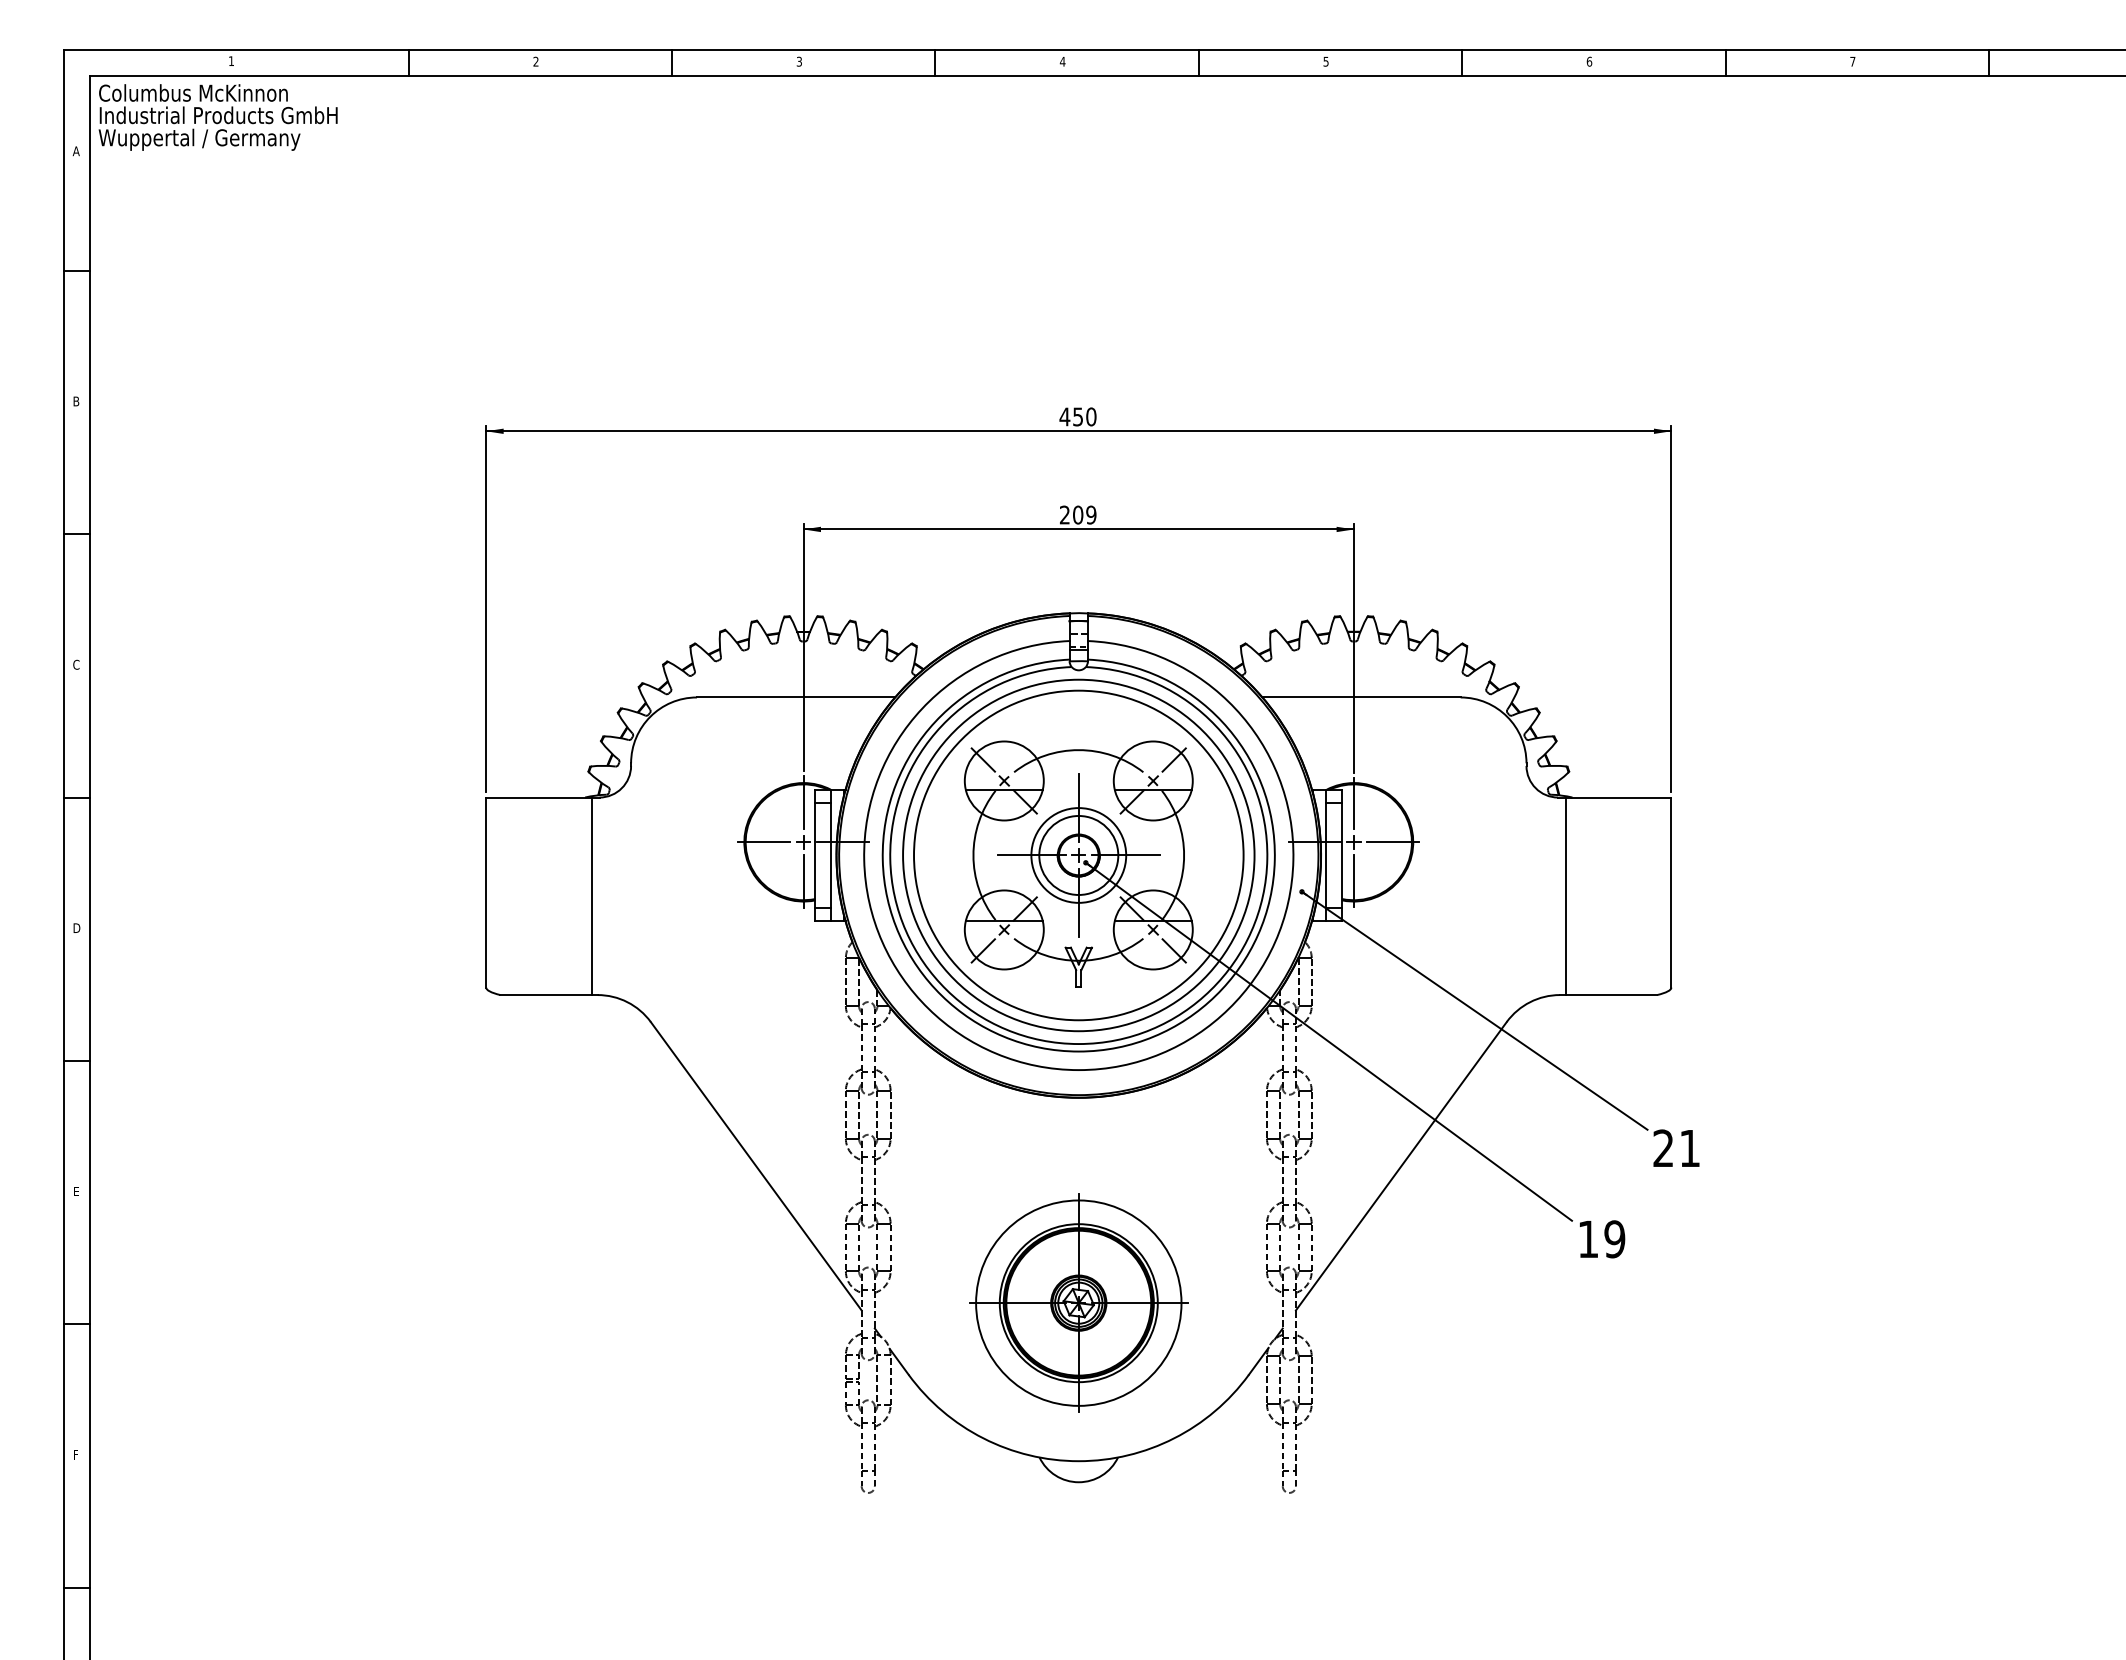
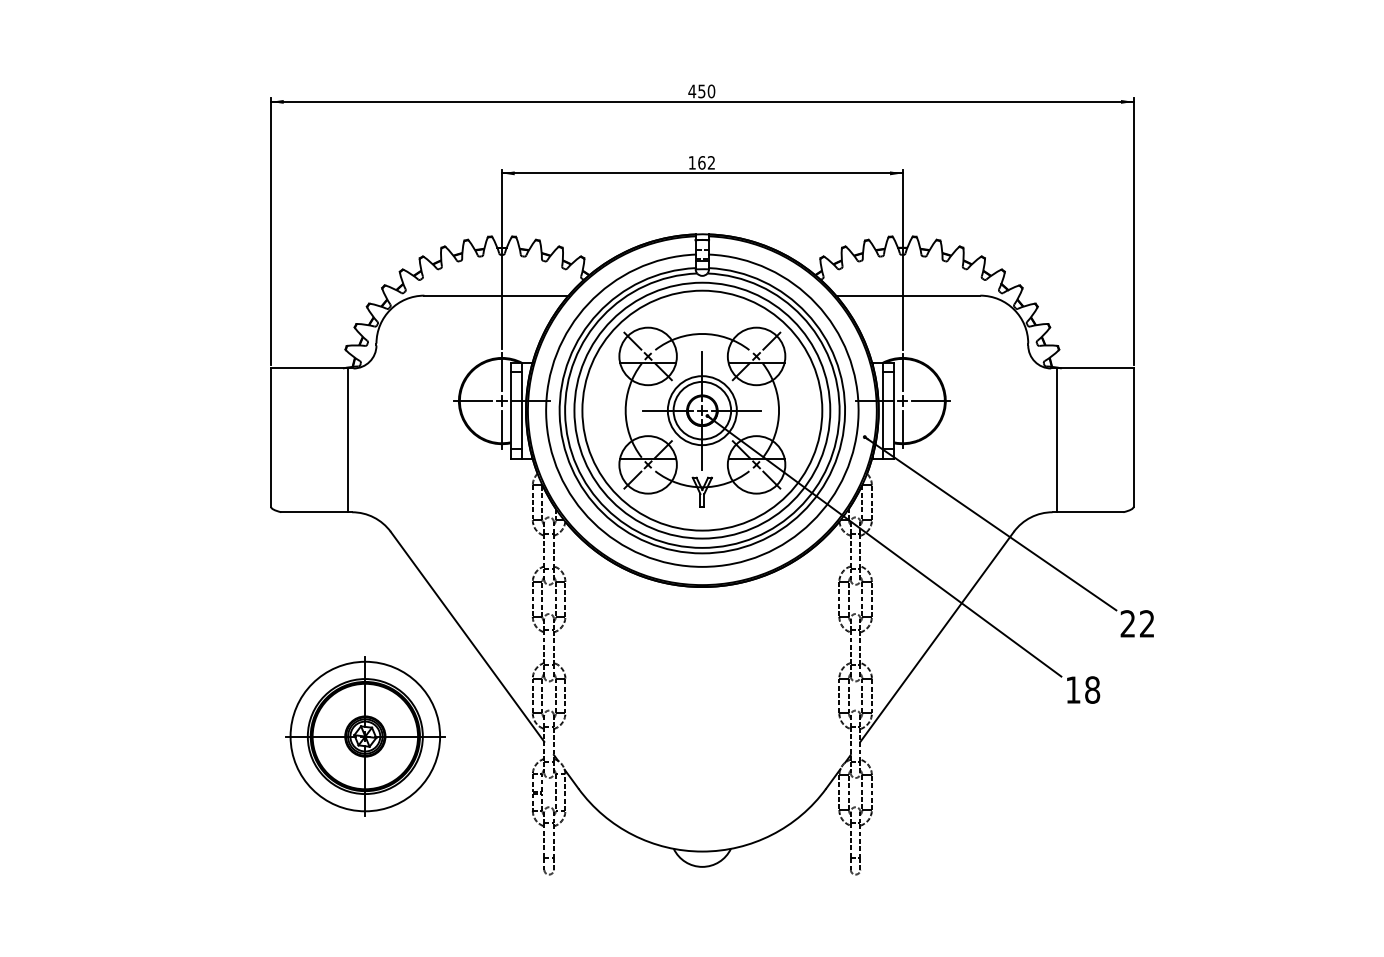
text: (1078, 514) -> (702, 162), 209 -> 162
text: (1689, 1147) -> (1146, 623), 21 -> 22
text: (1614, 1239) -> (1092, 690), 19 -> 18
part: (1078, 1302) -> (365, 736), moved

